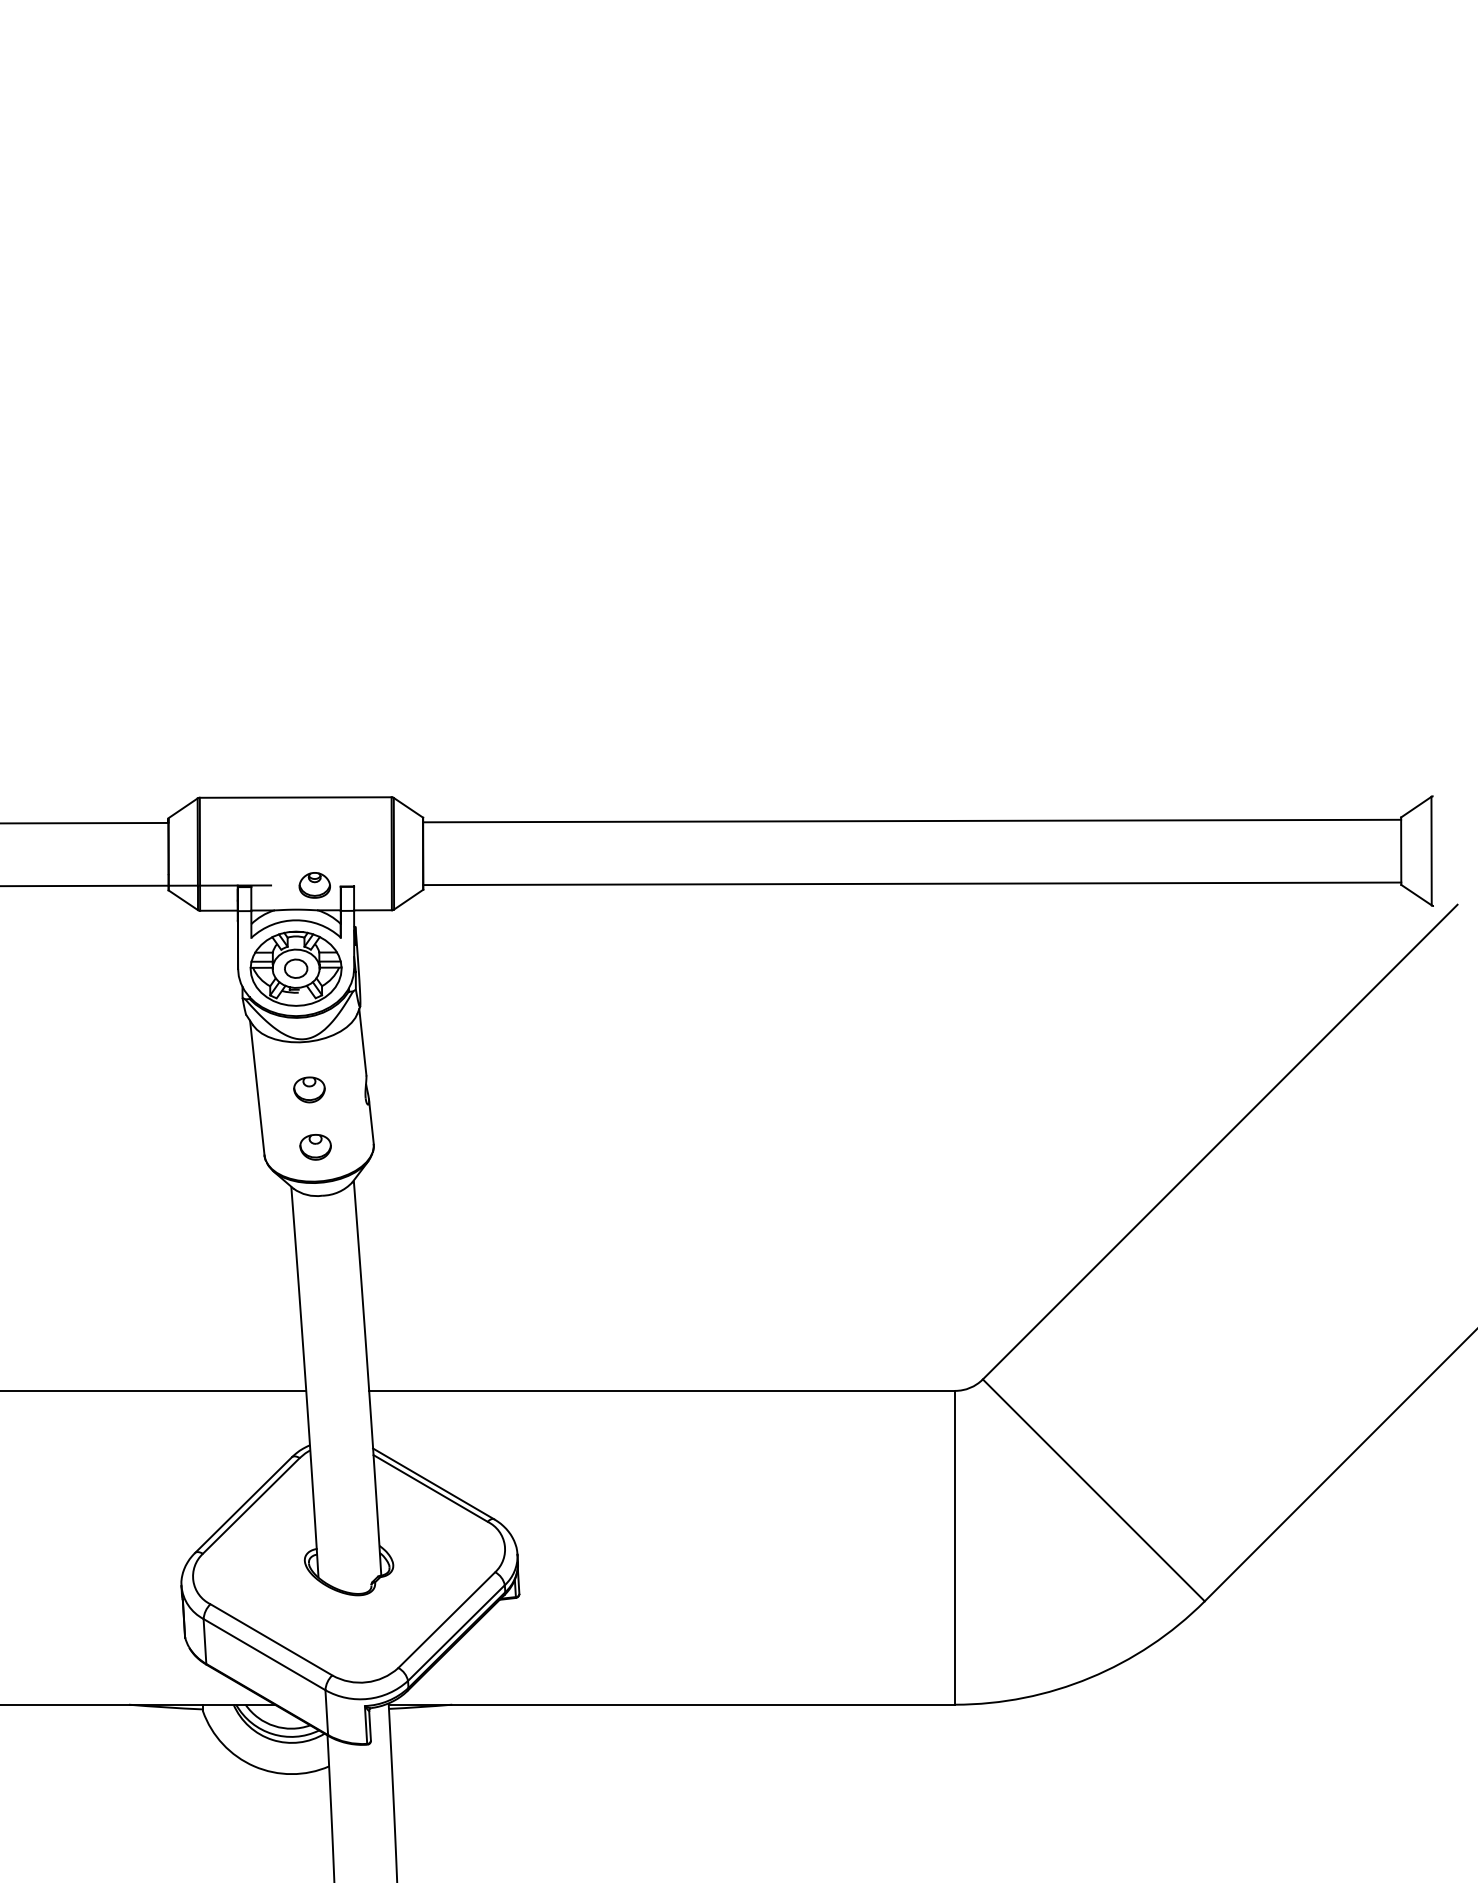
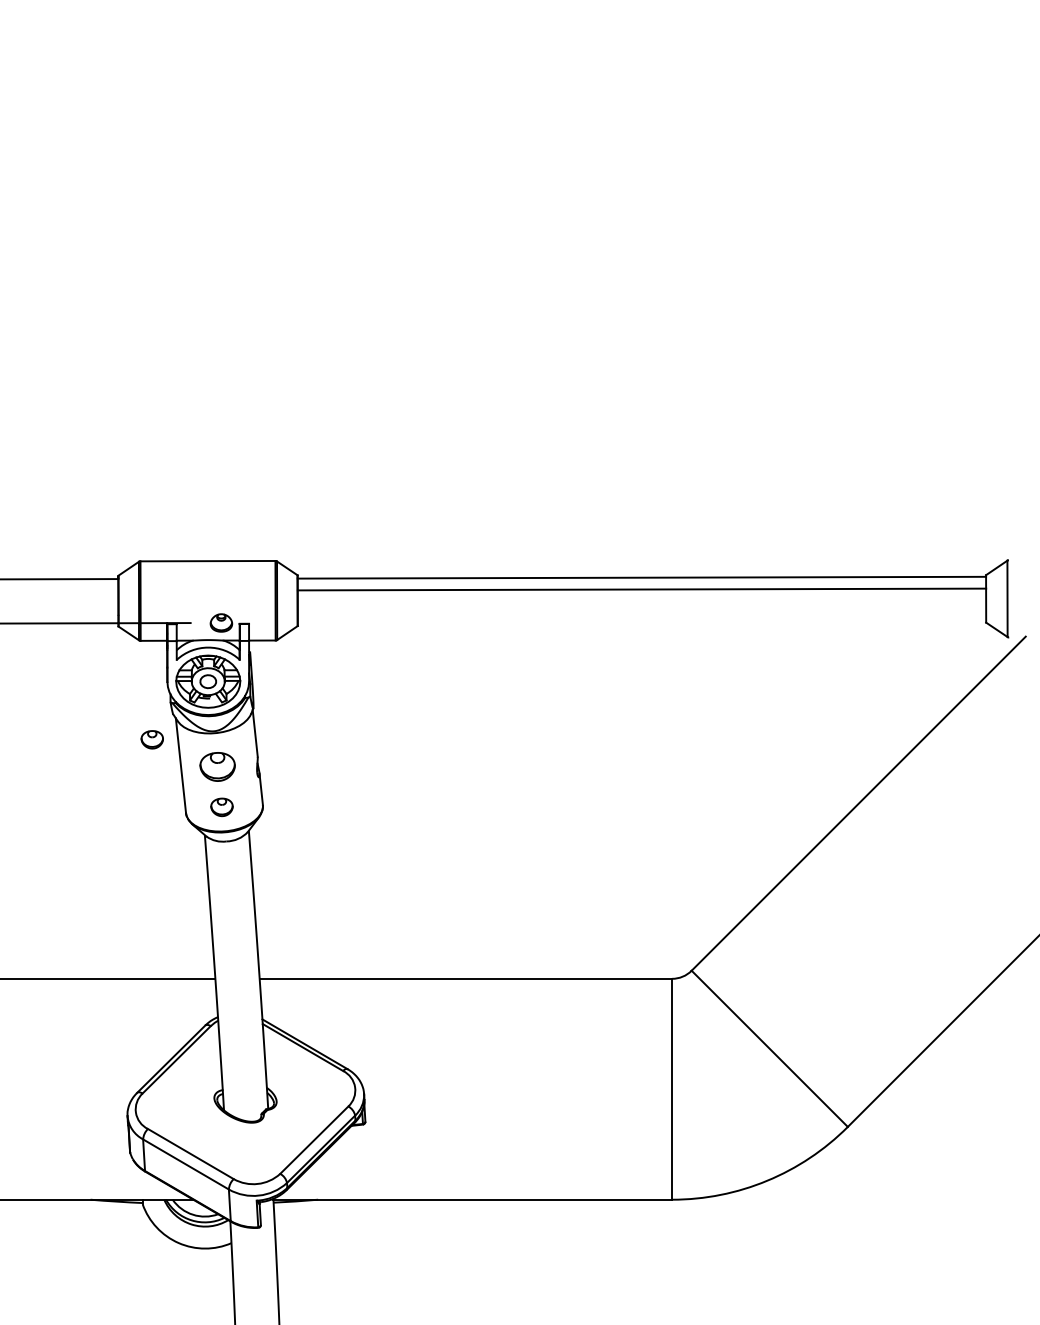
line: (912, 883) -> (642, 589), moved
part: (216, 1051) -> (152, 739), added
part: (309, 1089) -> (217, 766), size x1.6

